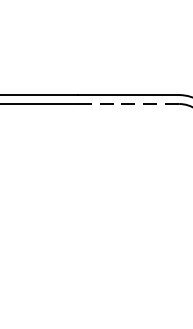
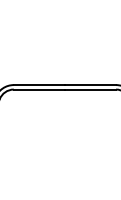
line: (128, 103) -> (90, 89), dashed -> solid

